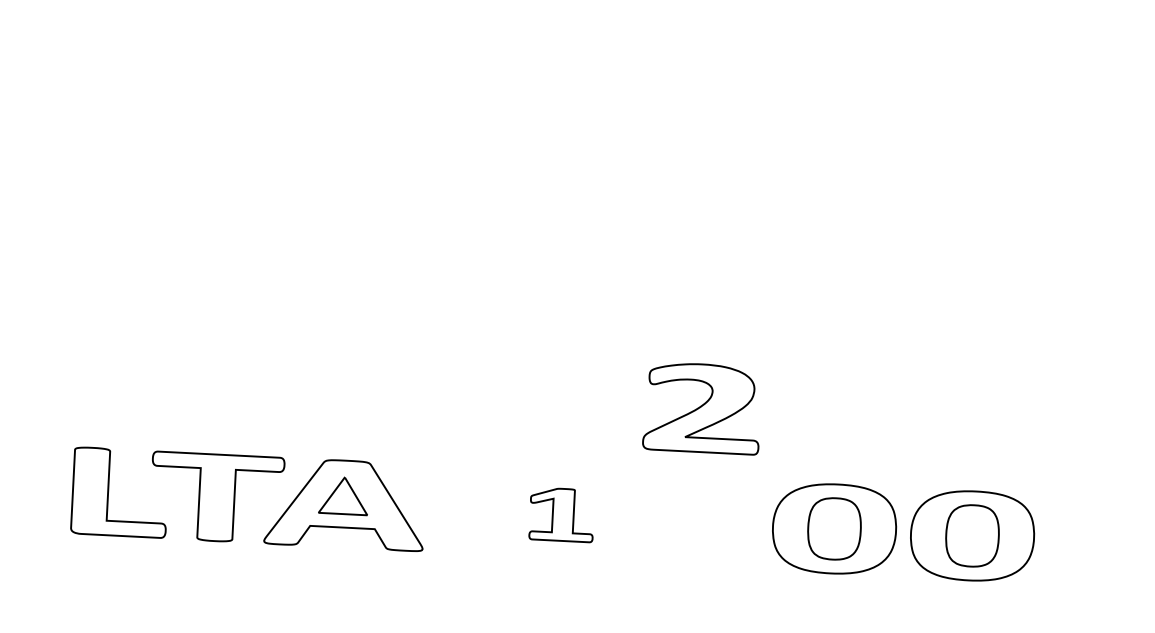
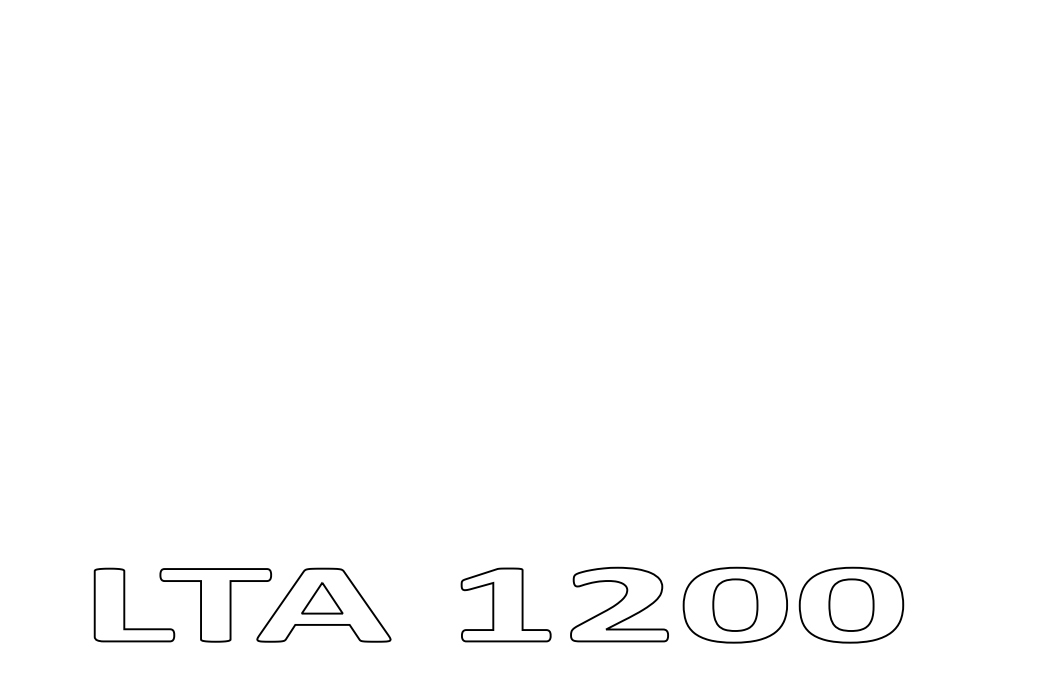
part: (702, 408) -> (619, 604), moved
part: (561, 514) -> (505, 604), size x1.67

